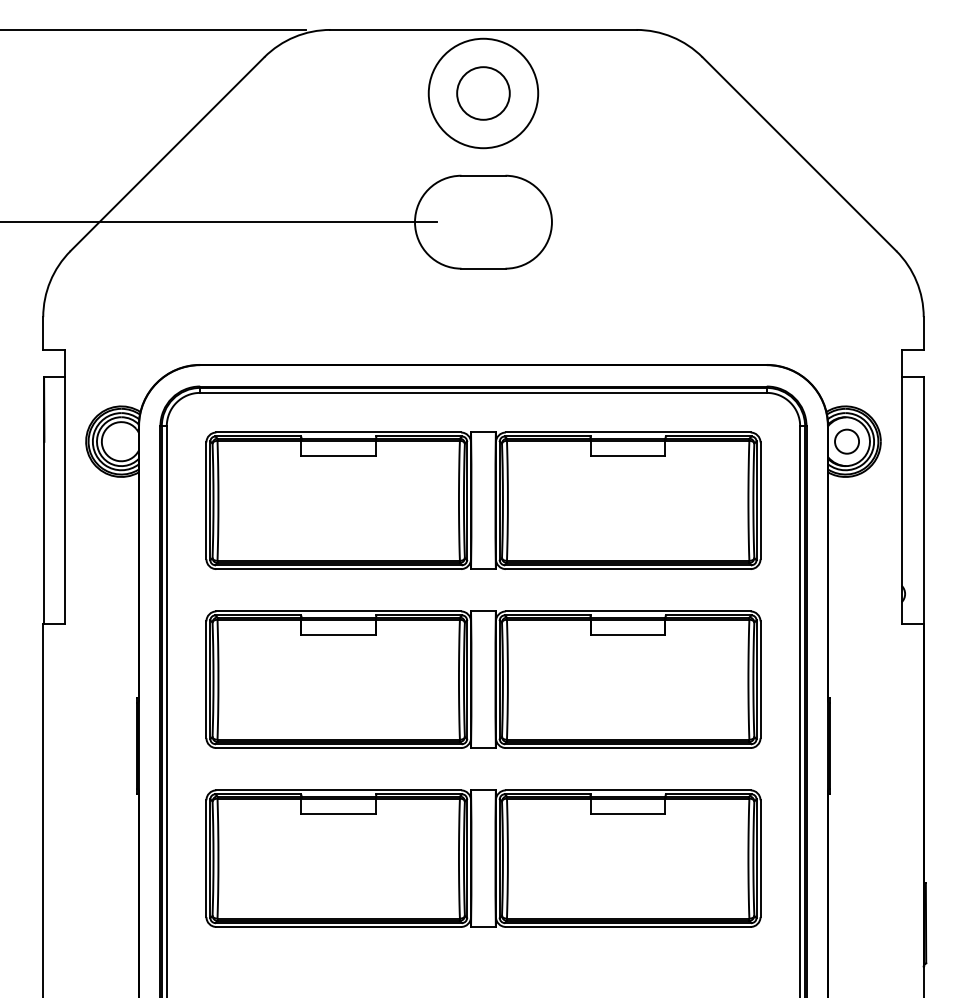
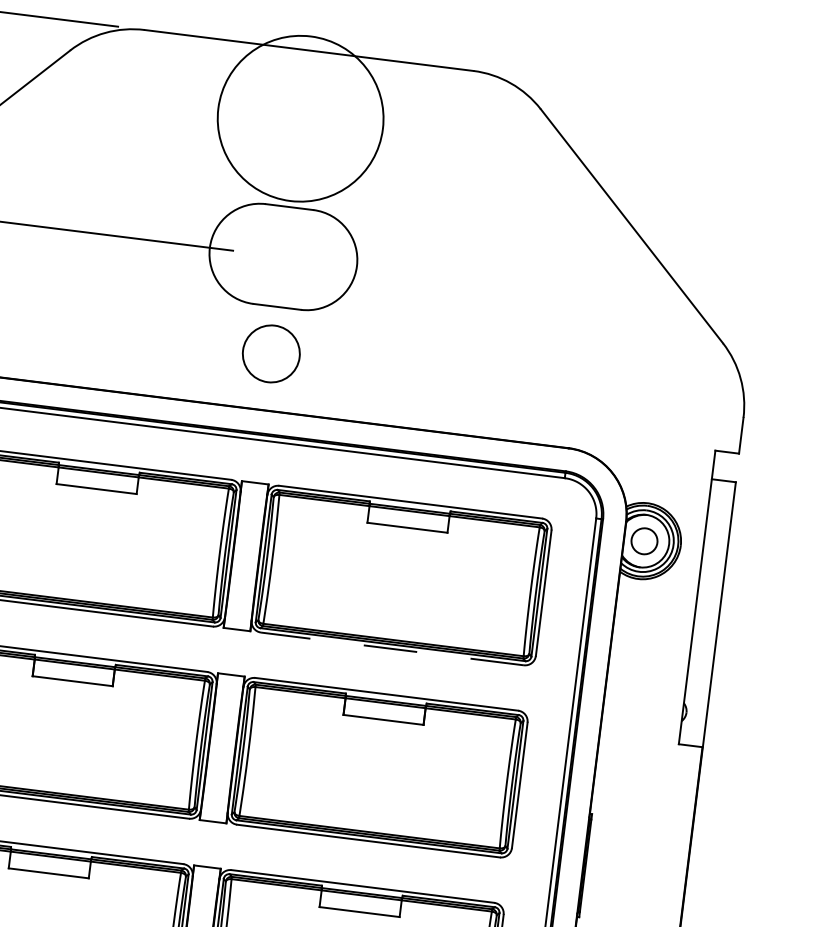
circle: (483, 93) -> (271, 353), moved
circle: (483, 93) -> (300, 118), size x1.4
line: (627, 569) -> (391, 649), solid -> dashed

